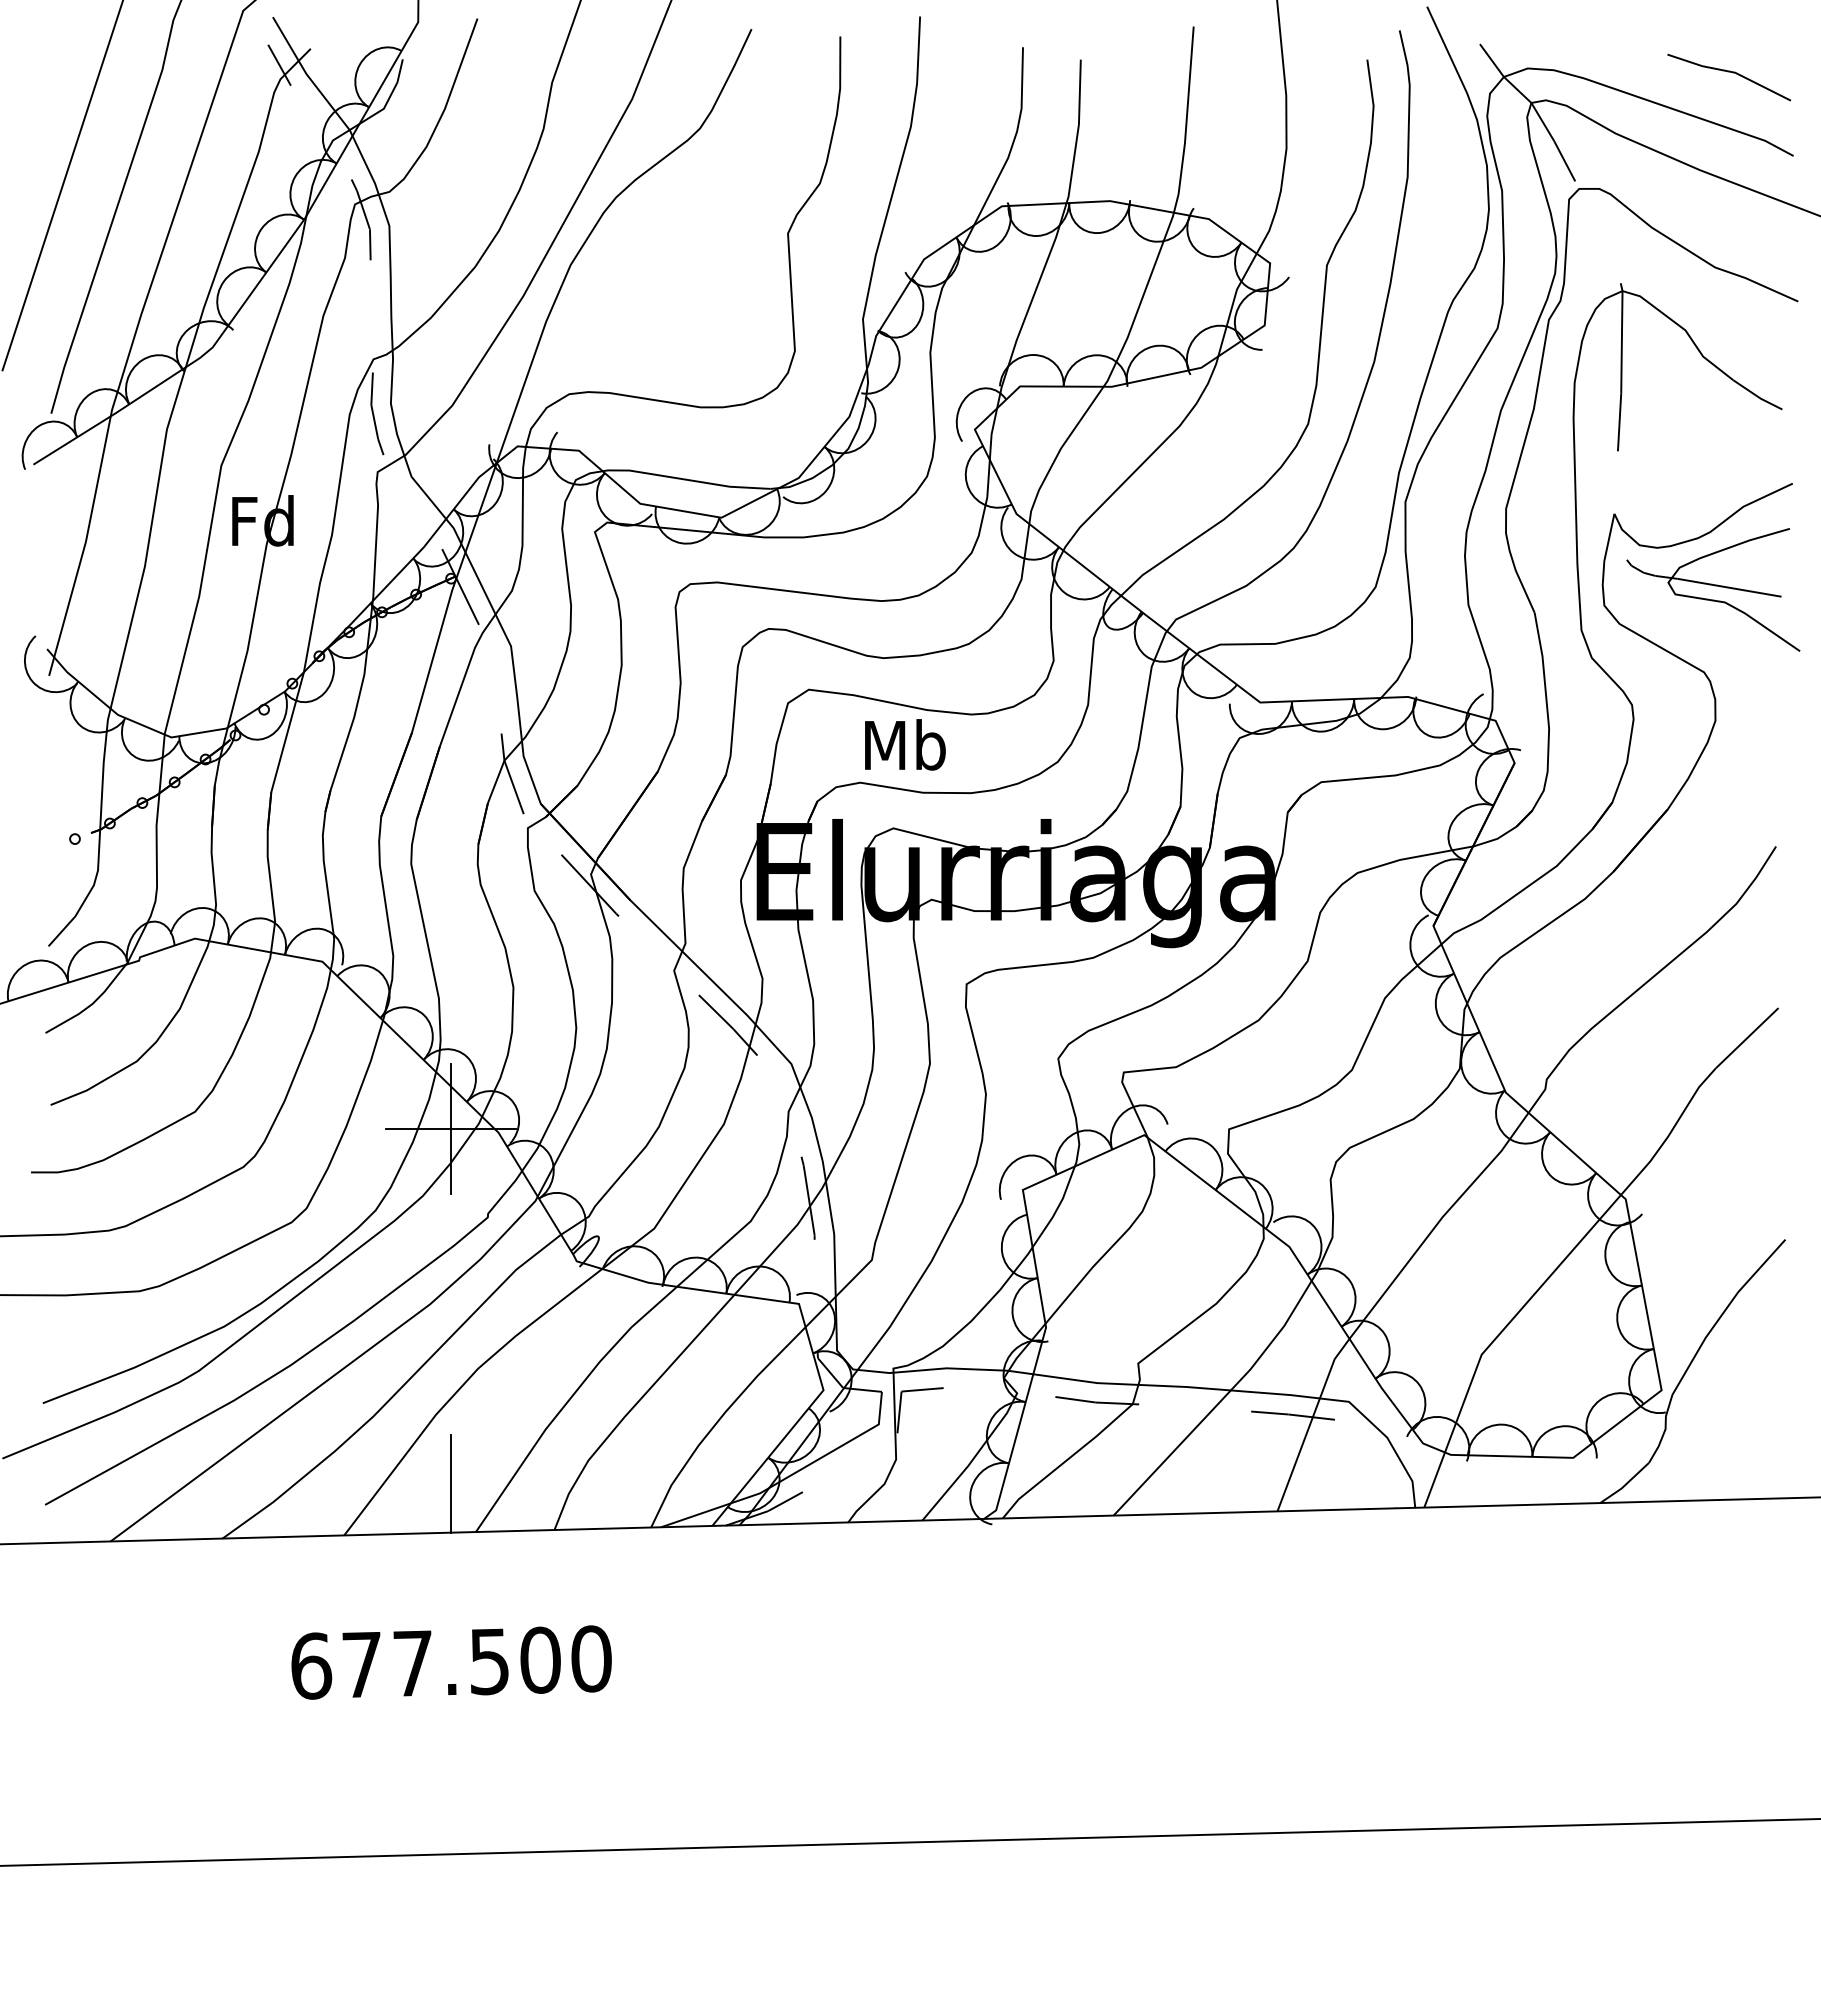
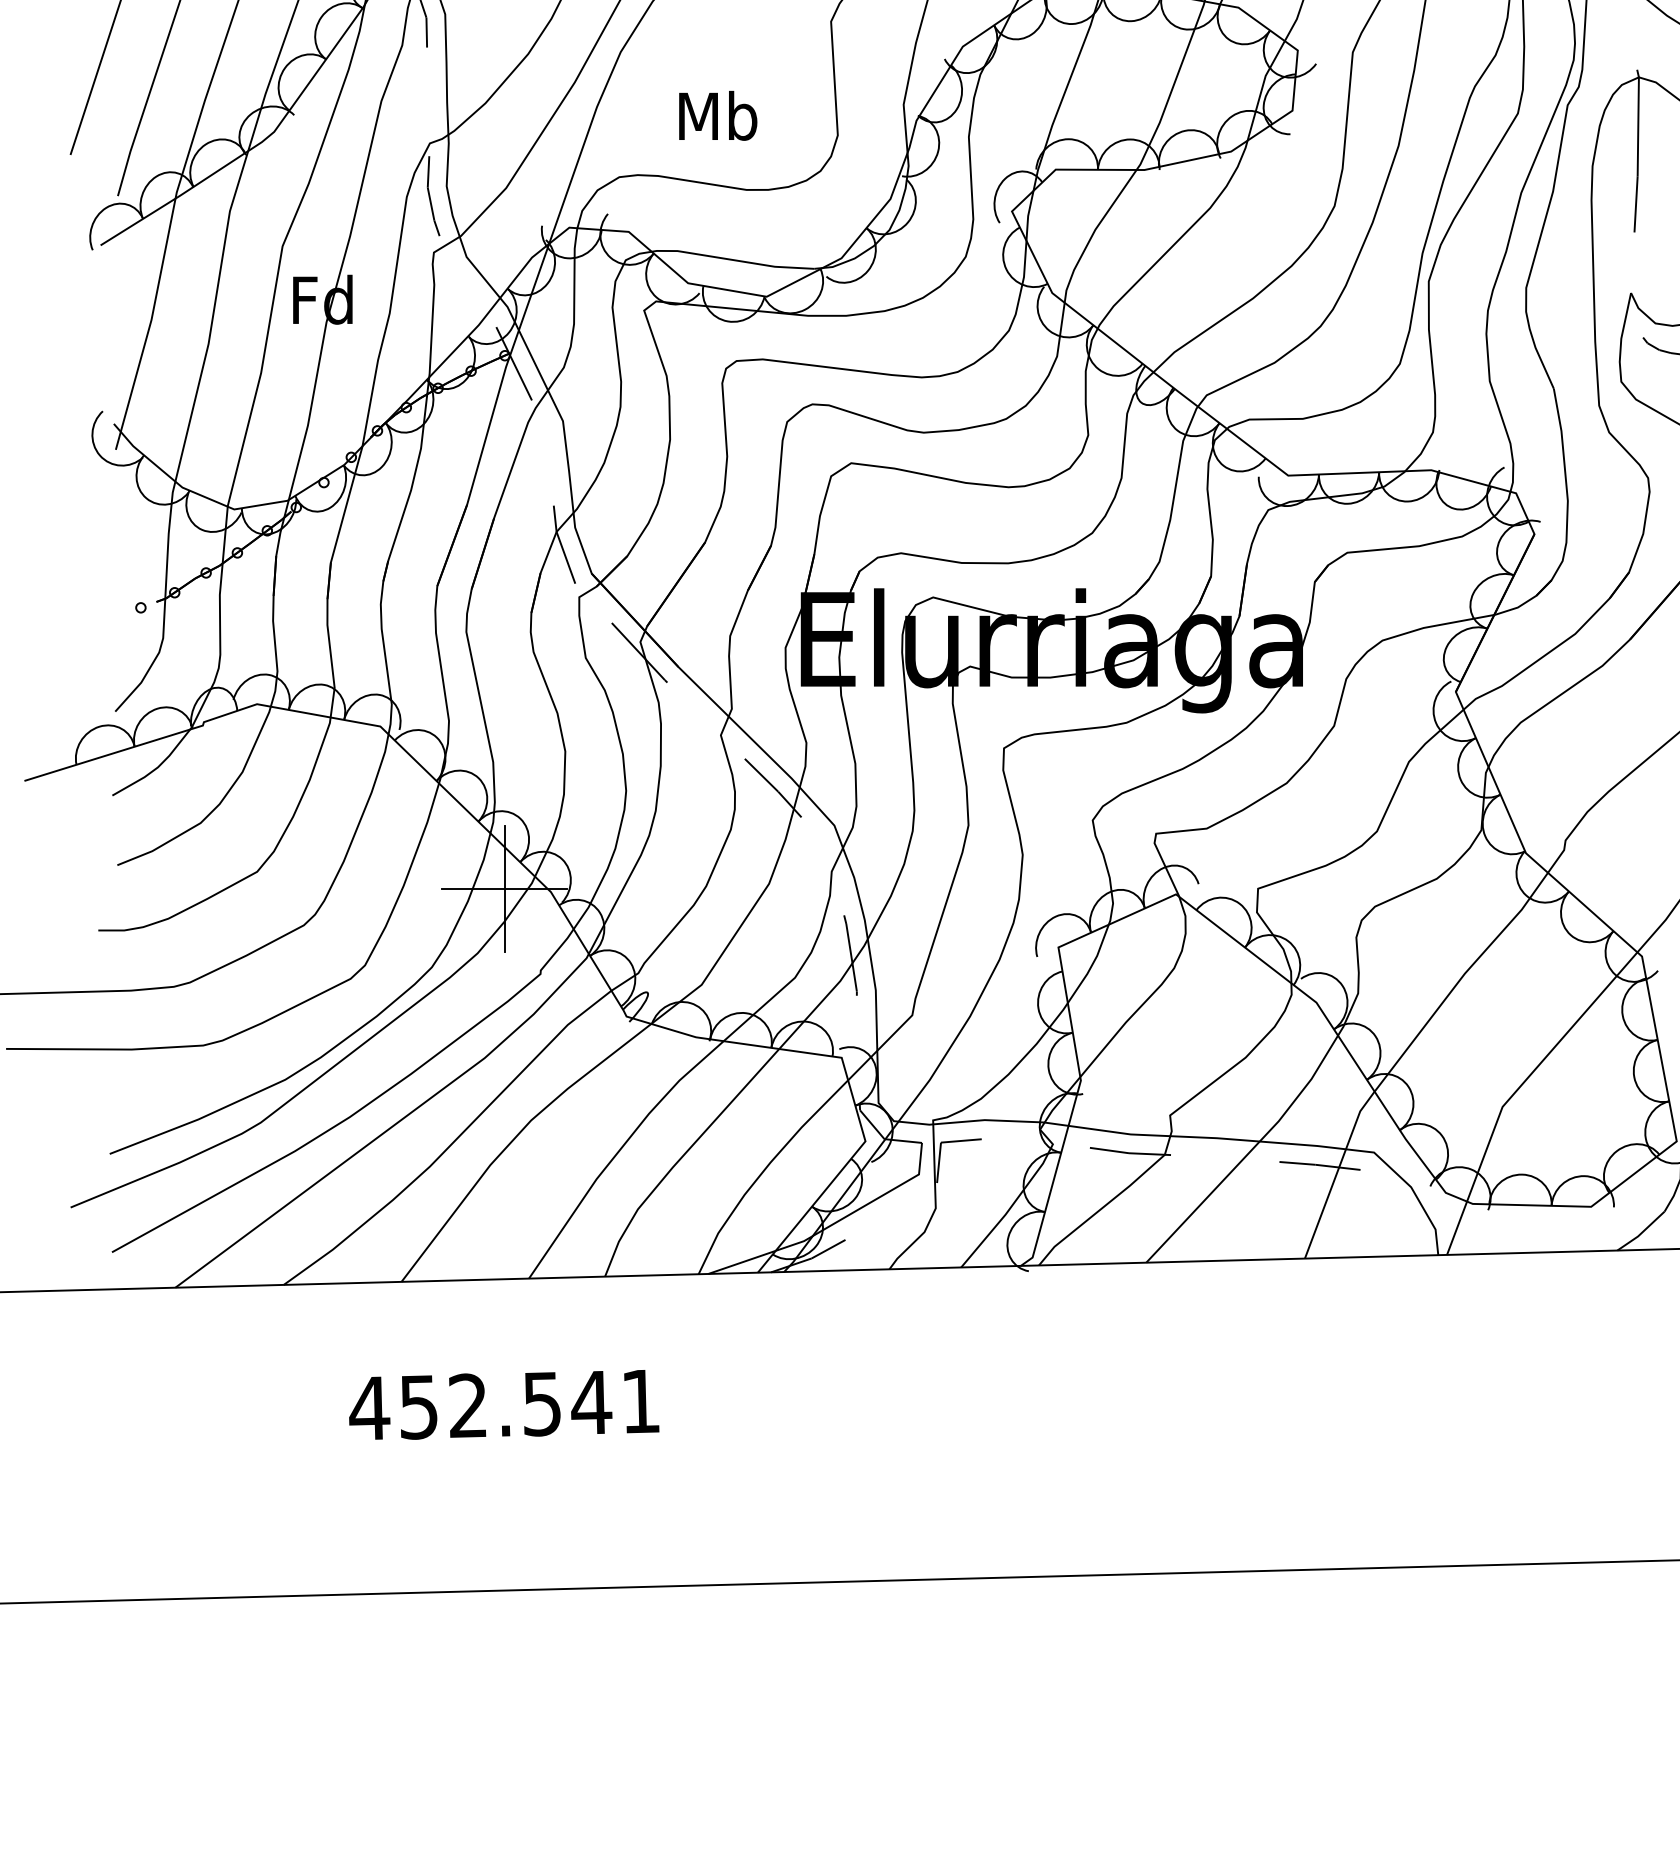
text: (905, 744) -> (718, 115), moved
line: (450, 1483) -> (504, 1231), removed
text: (450, 1662) -> (504, 1404), 677.500 -> 452.541

